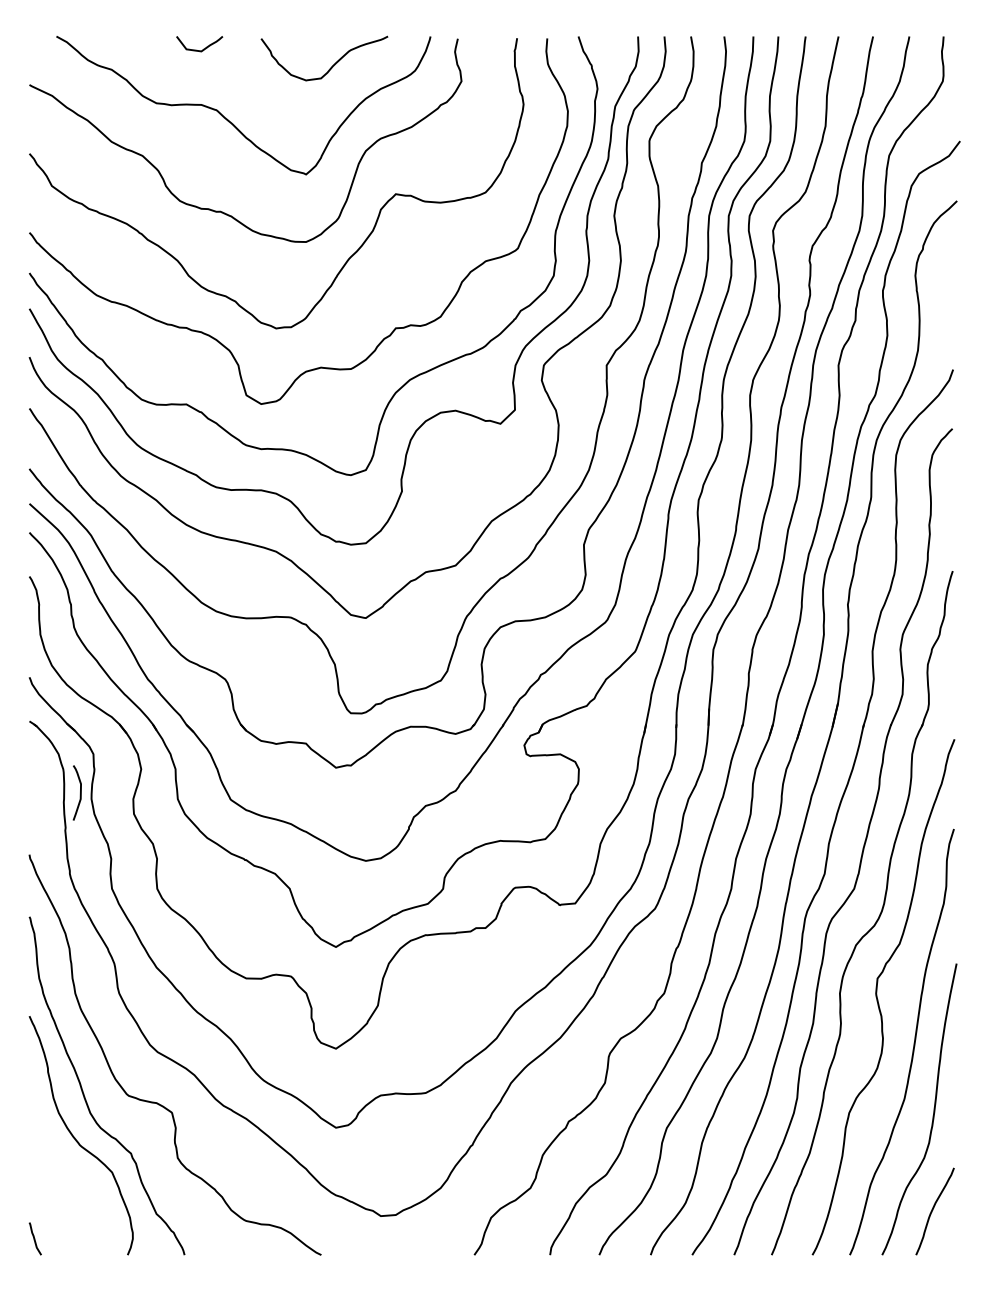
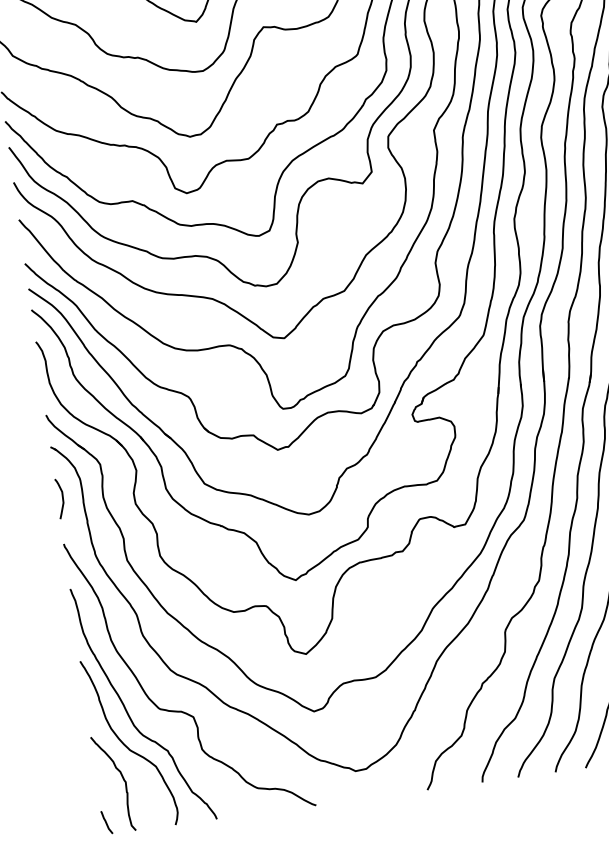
curve: (79, 794) -> (62, 499), moved
curve: (64, 1181) -> (122, 777), added

